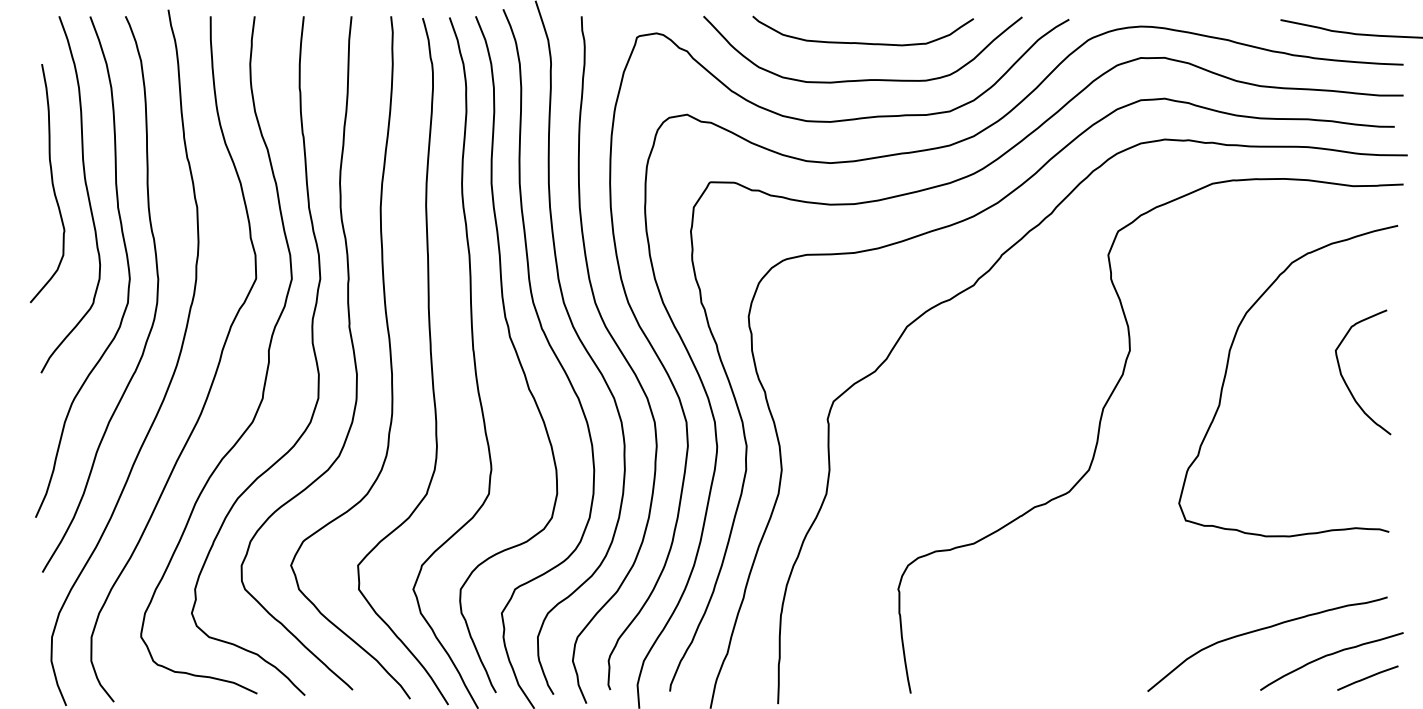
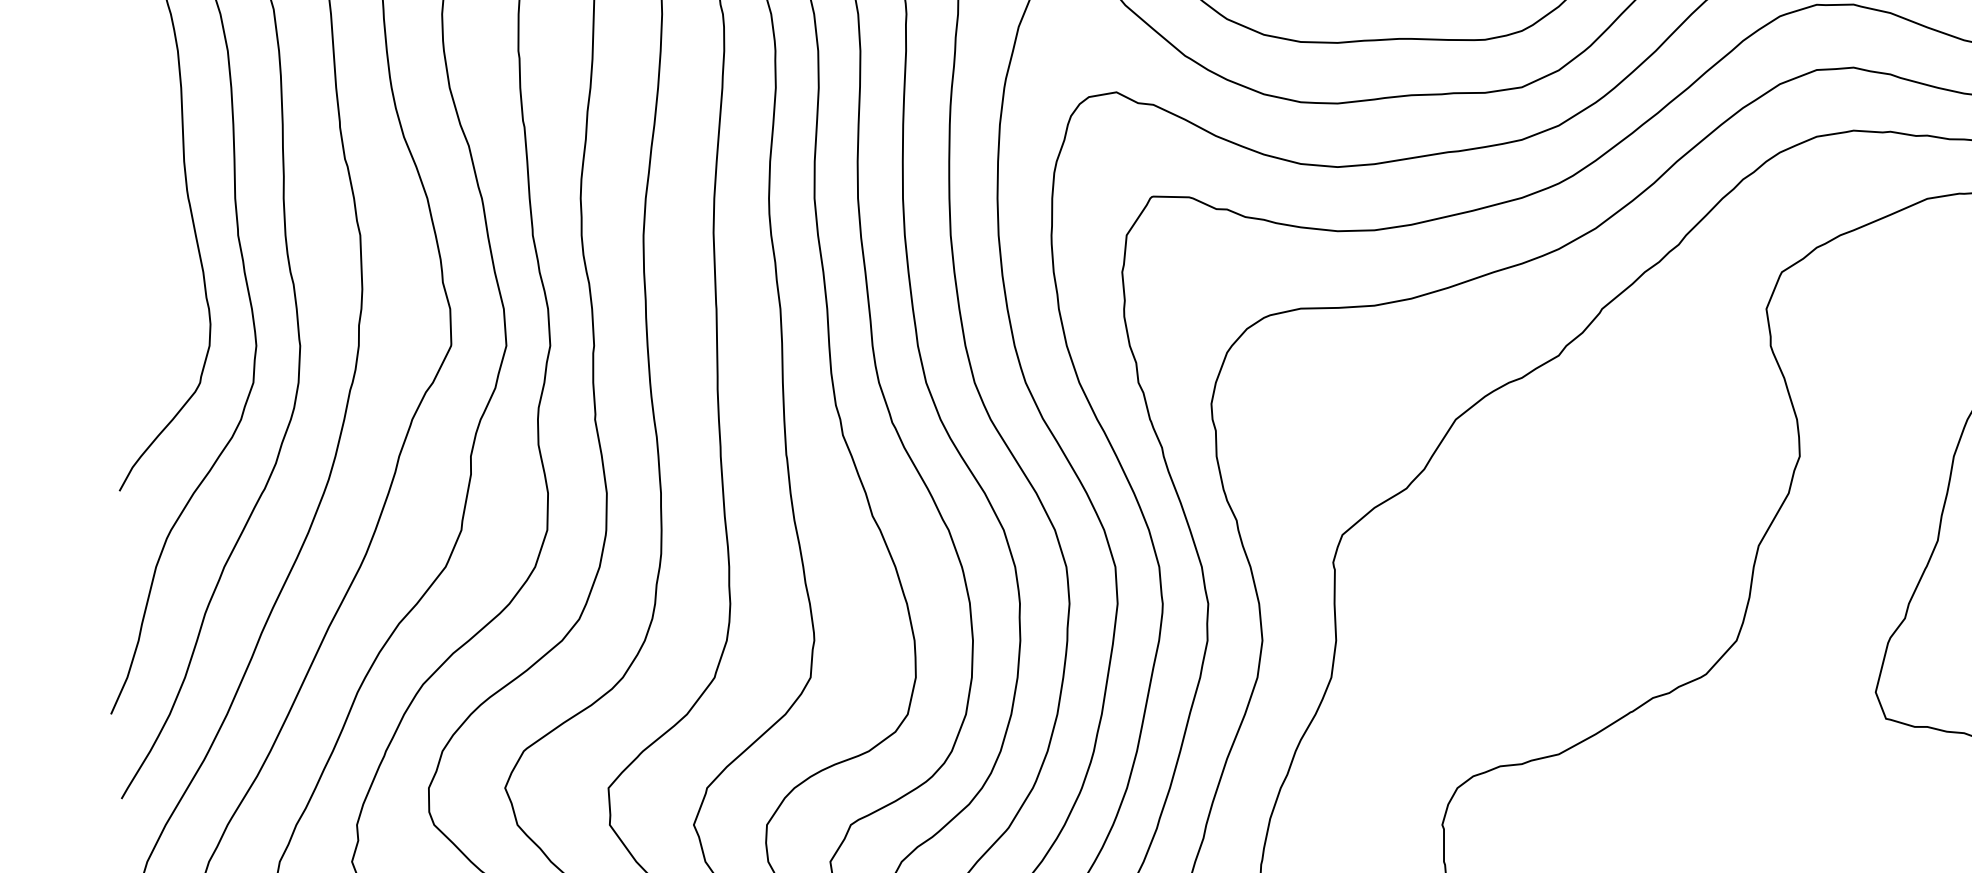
curve: (51, 183) -> (135, 198), removed

